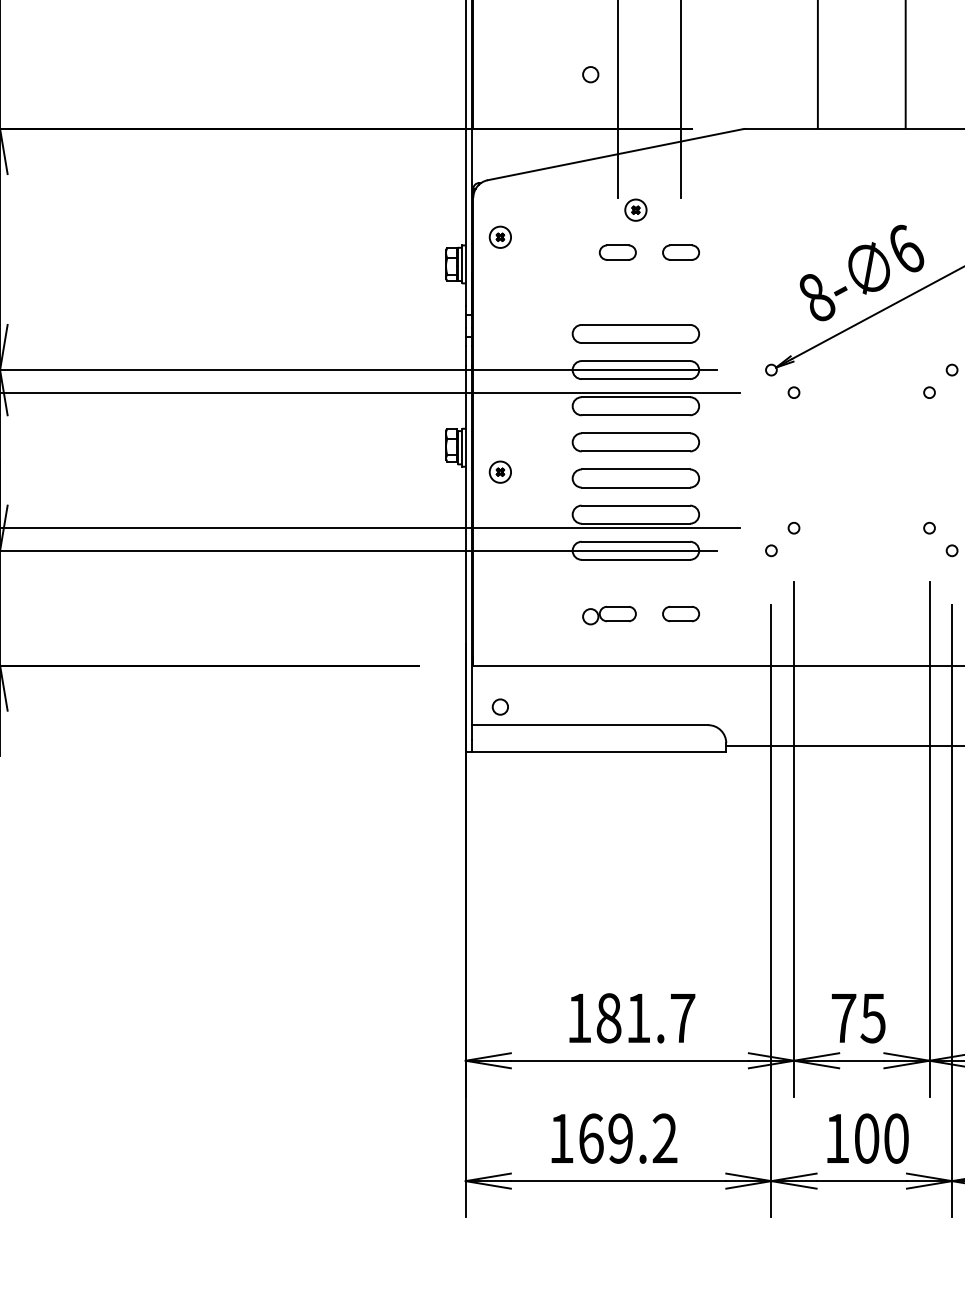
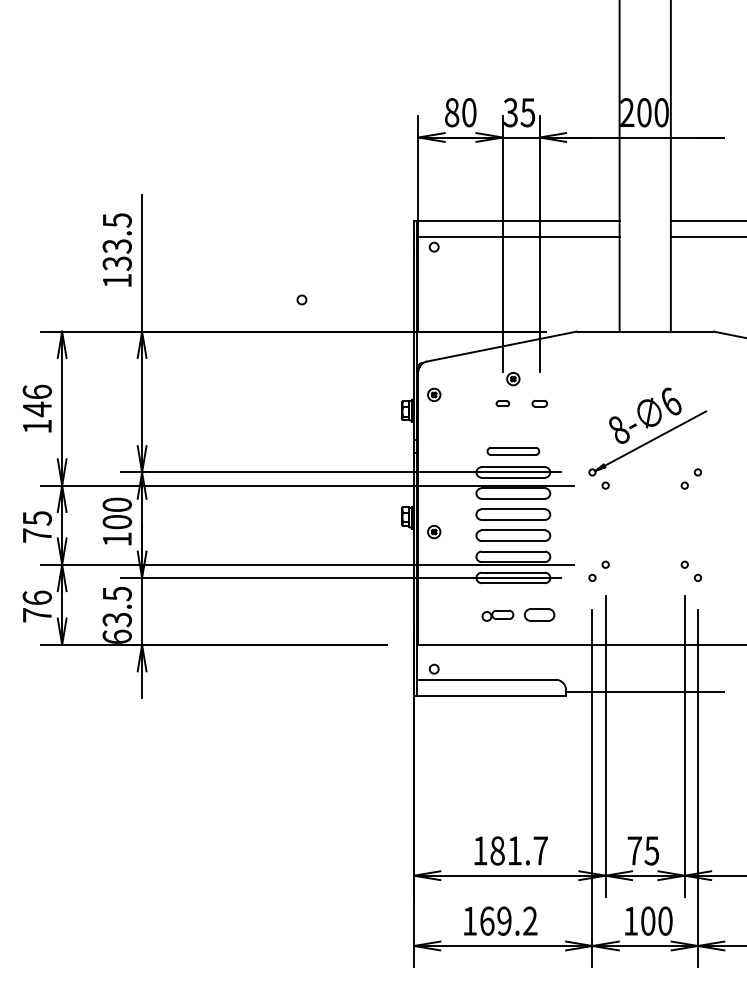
circle: (589, 73) -> (301, 299), moved
part: (617, 252) -> (502, 403), size x0.6
part: (680, 252) -> (539, 403), size x0.7
part: (636, 334) -> (513, 451), size x0.7
part: (680, 613) -> (539, 614), size x1.4

